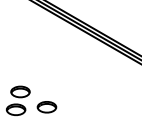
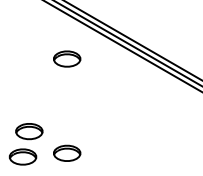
part: (46, 41) -> (66, 59), added

